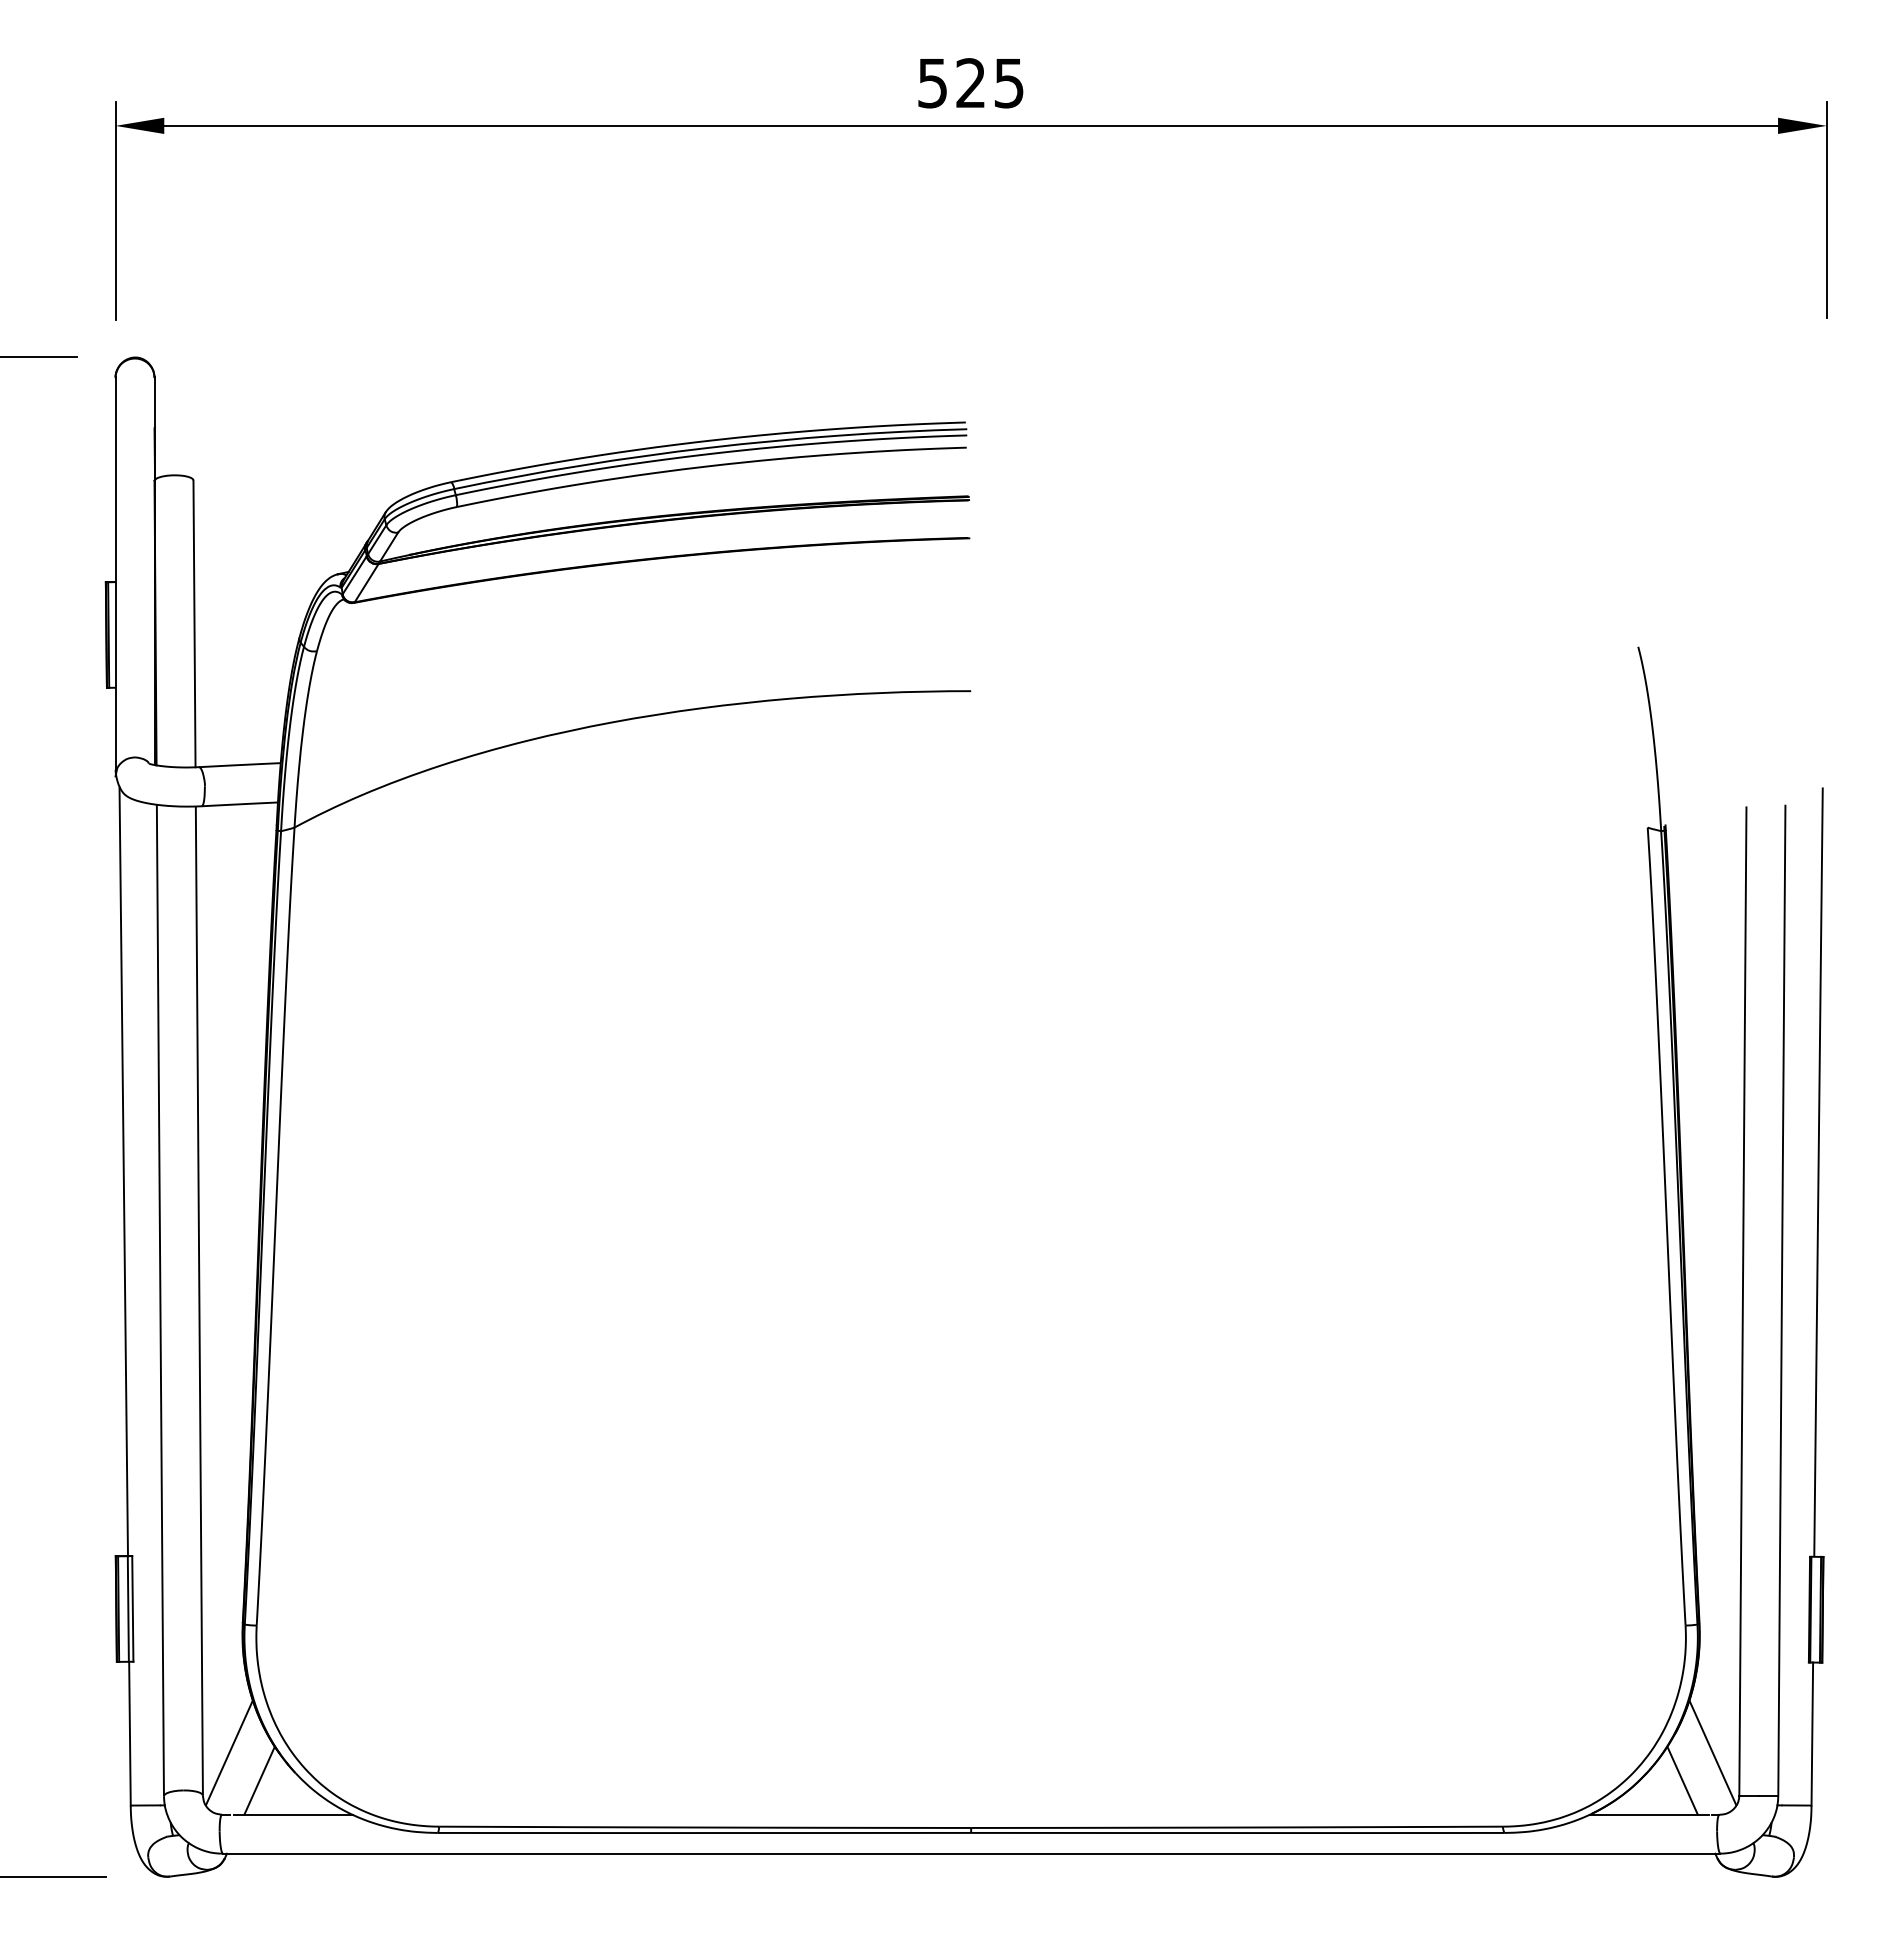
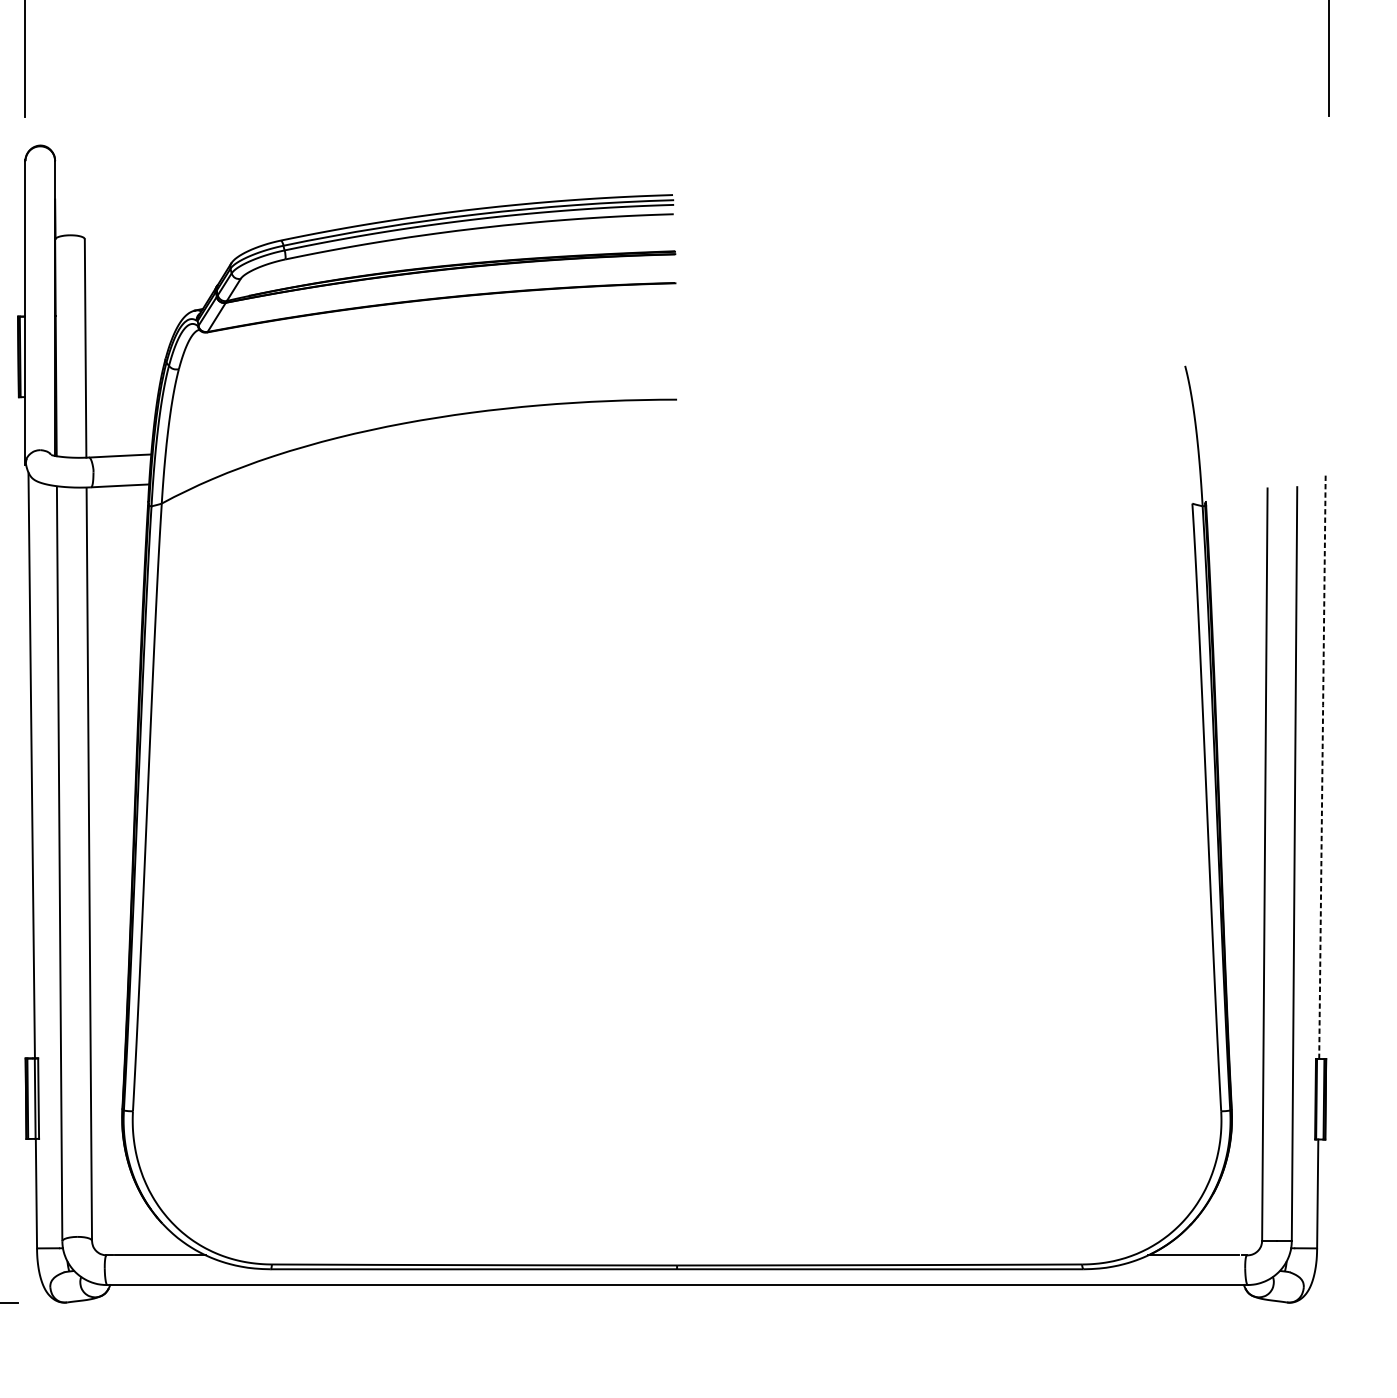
line: (1818, 1170) -> (1322, 764), solid -> dashed
line: (228, 1752) -> (111, 1208), removed
line: (1712, 1752) -> (1241, 1208), removed
line: (259, 1780) -> (135, 1229), removed
line: (1682, 1780) -> (1218, 1229), removed

